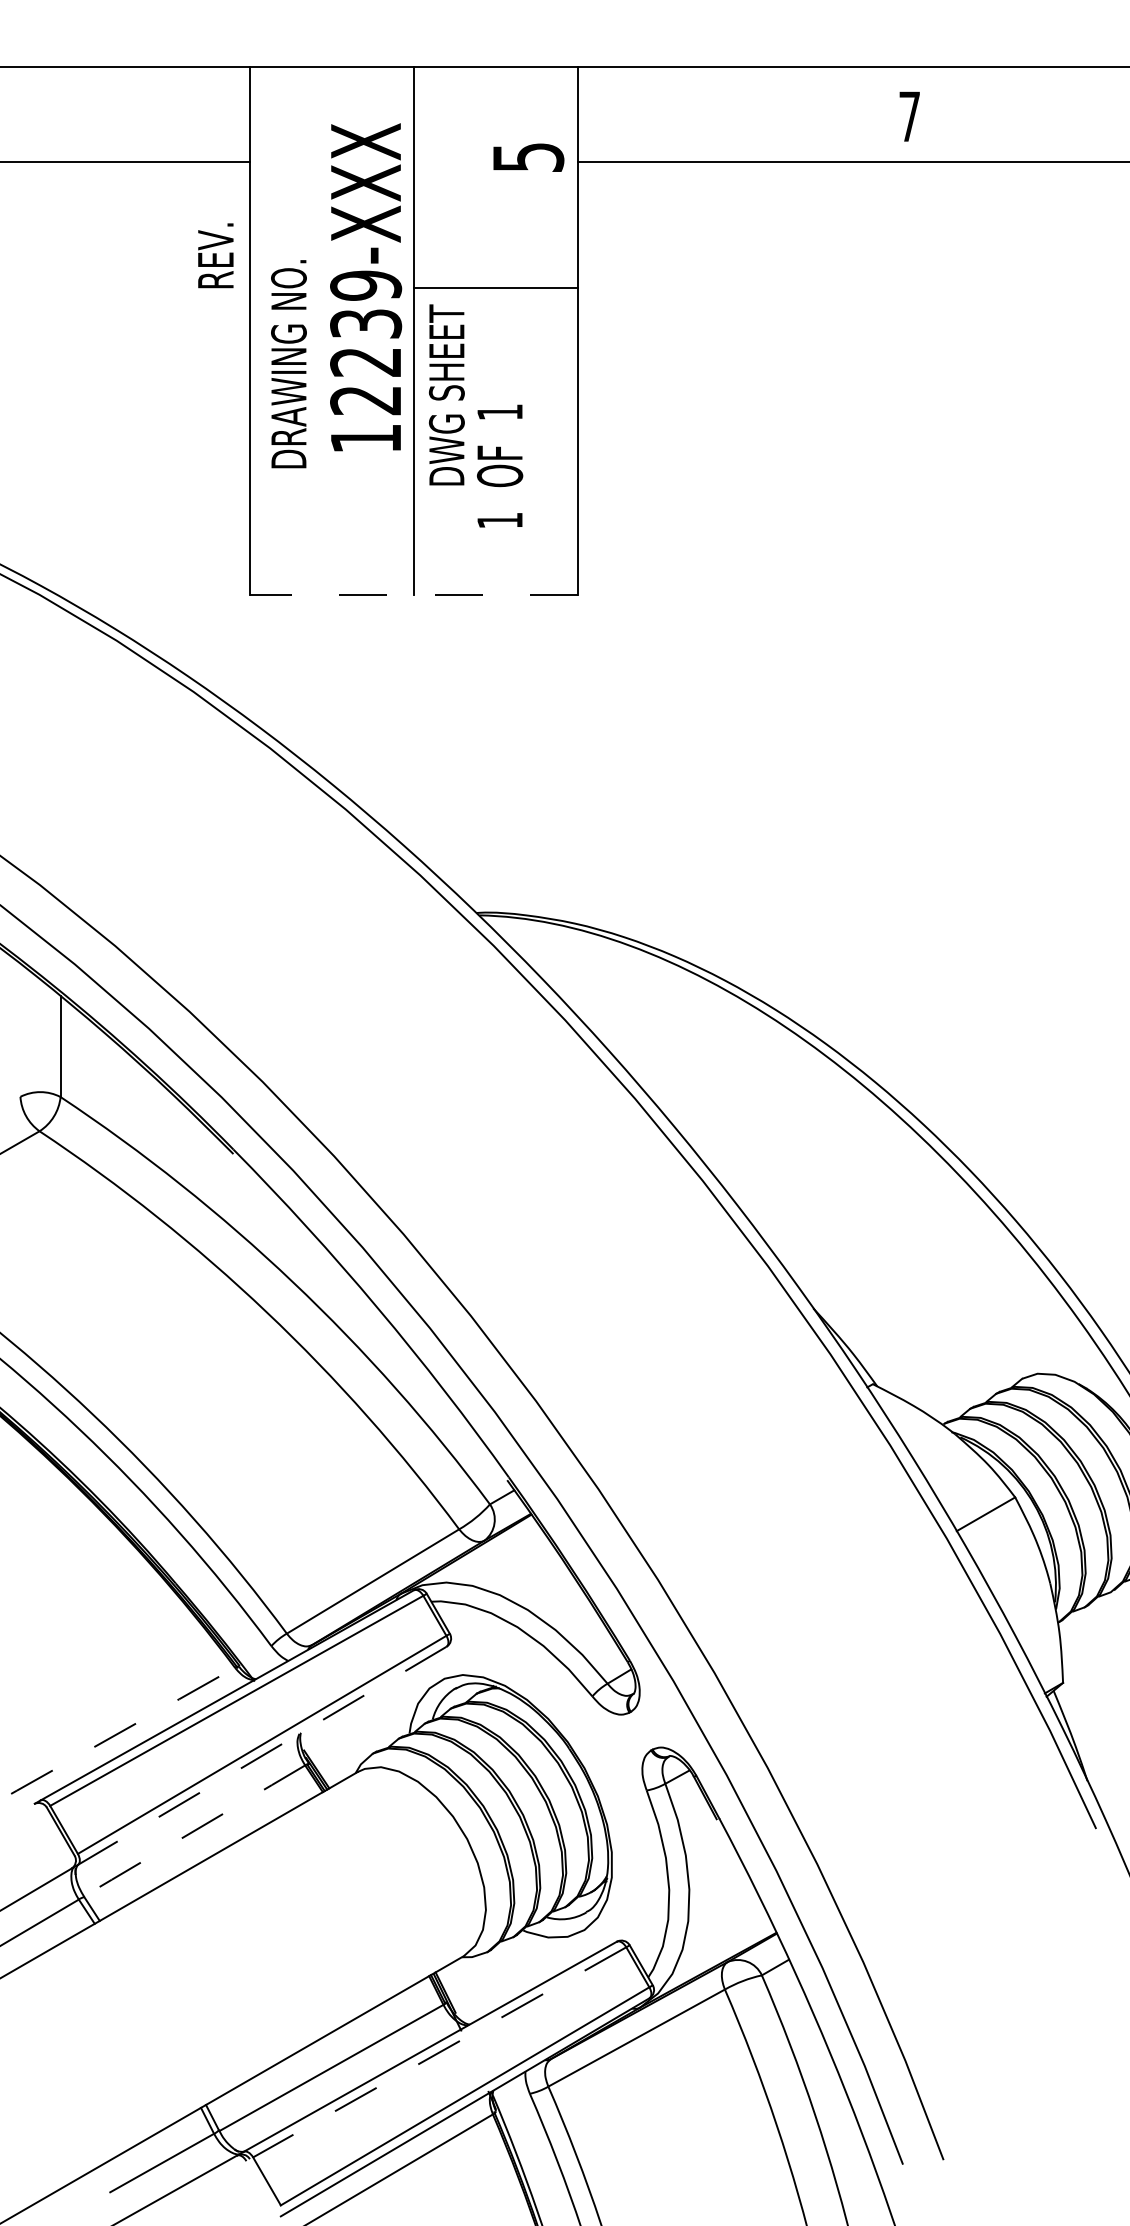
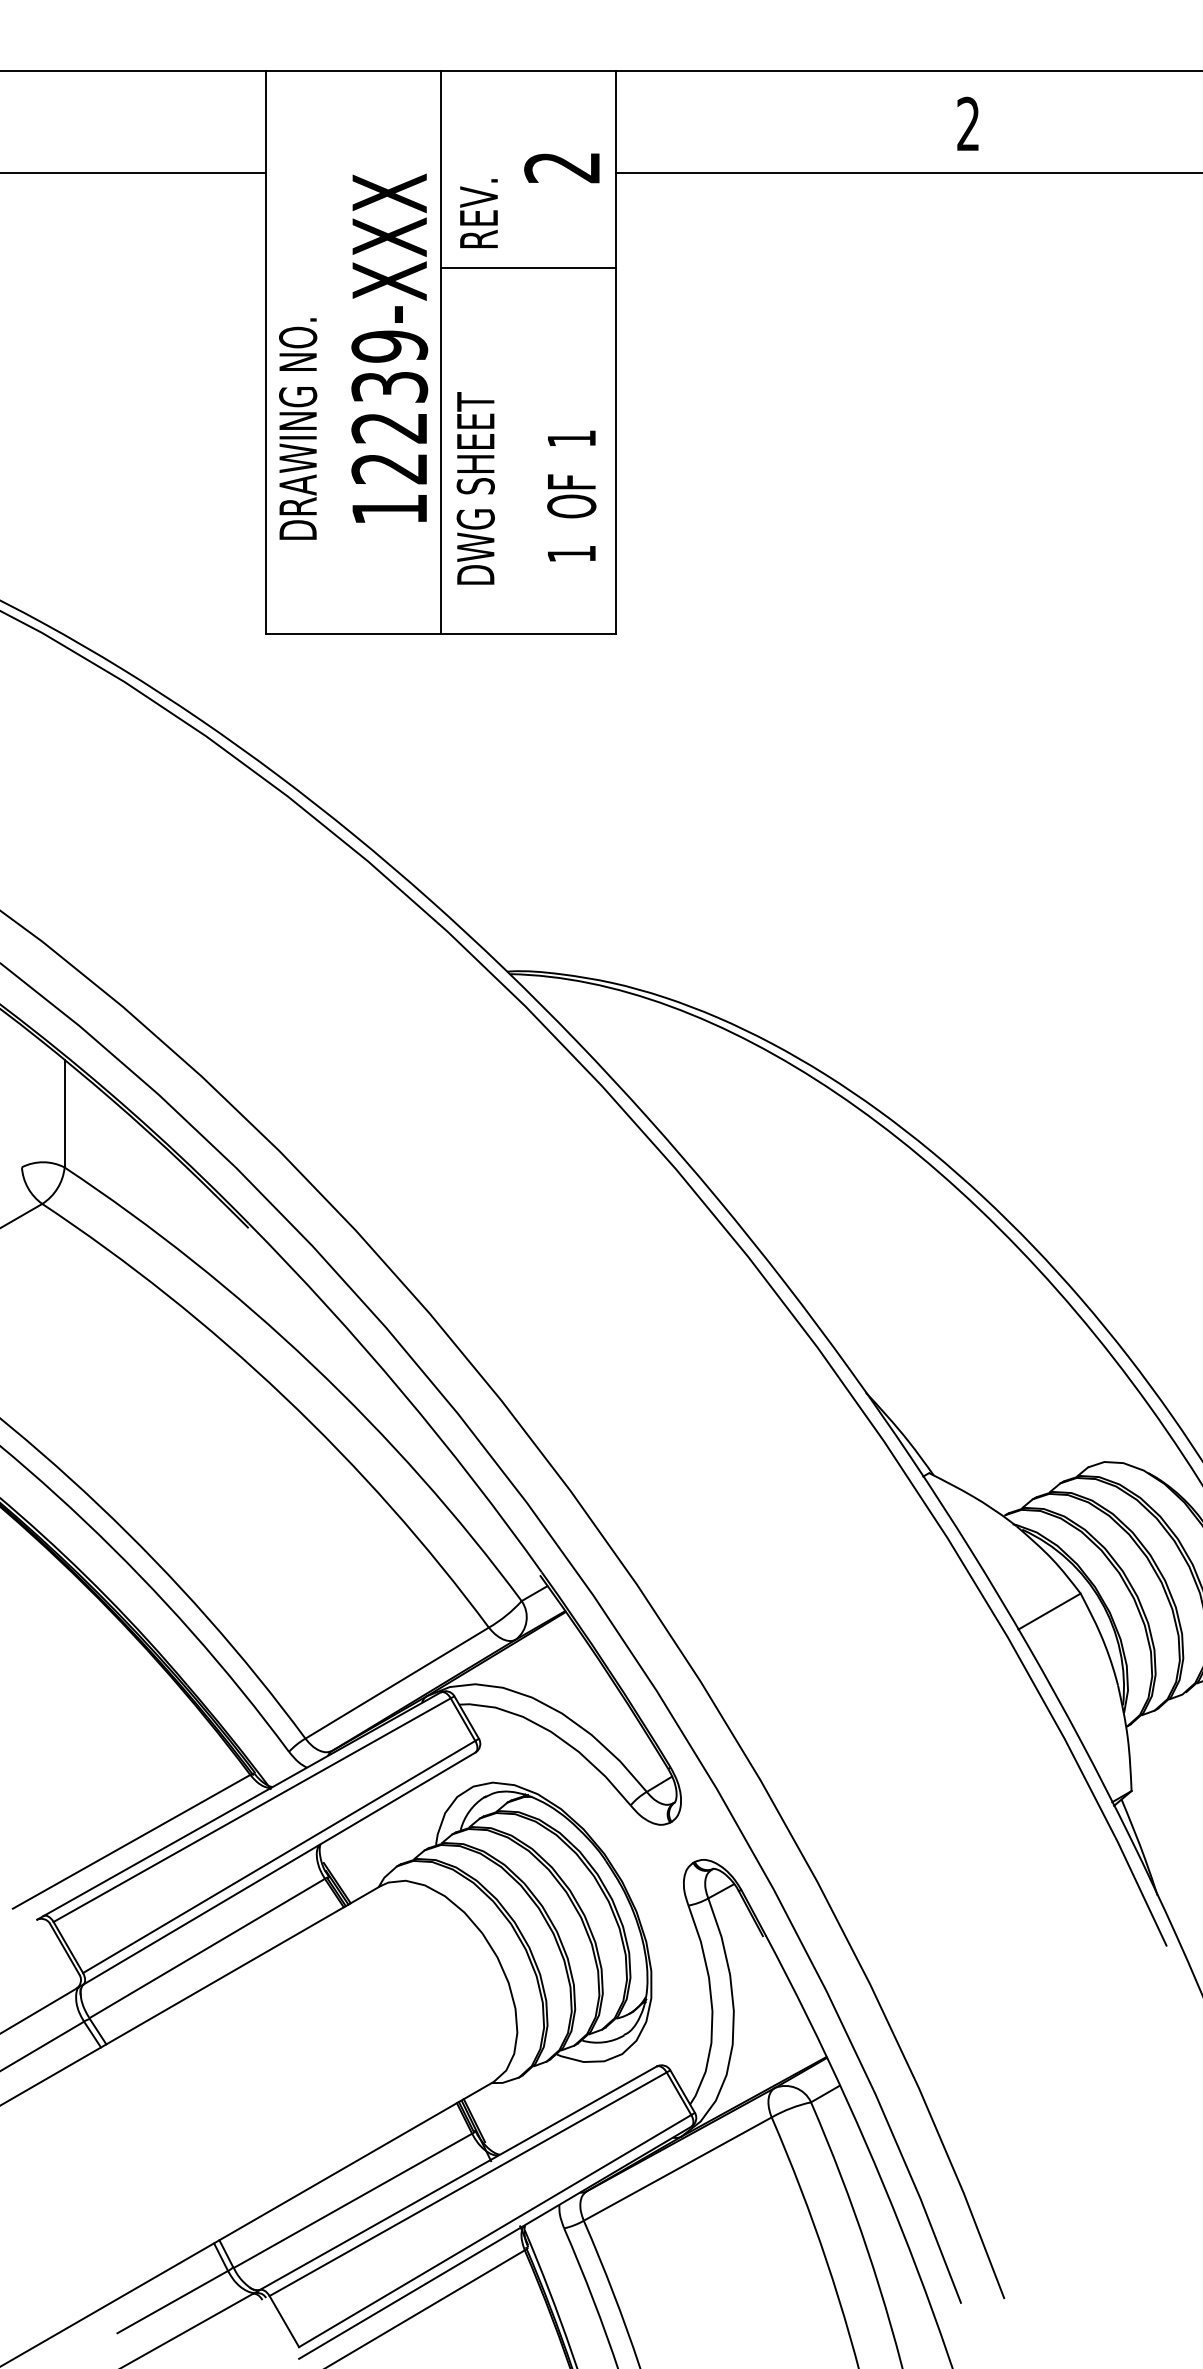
text: (909, 116) -> (968, 123), 7 -> 2
text: (528, 157) -> (562, 167), 5 -> 2
text: (215, 255) -> (478, 213), moved
text: (366, 287) -> (390, 348), moved
line: (496, 288) -> (528, 267), moved
text: (288, 364) -> (297, 429), moved
text: (446, 394) -> (475, 487), moved
text: (500, 465) -> (572, 495), moved
line: (413, 595) -> (440, 633), dashed -> solid
line: (123, 1730) -> (131, 1841), dashed -> solid
line: (261, 1756) -> (278, 1869), dashed -> solid
line: (194, 1830) -> (207, 1948), dashed -> solid
line: (439, 2052) -> (467, 2184), dashed -> solid

